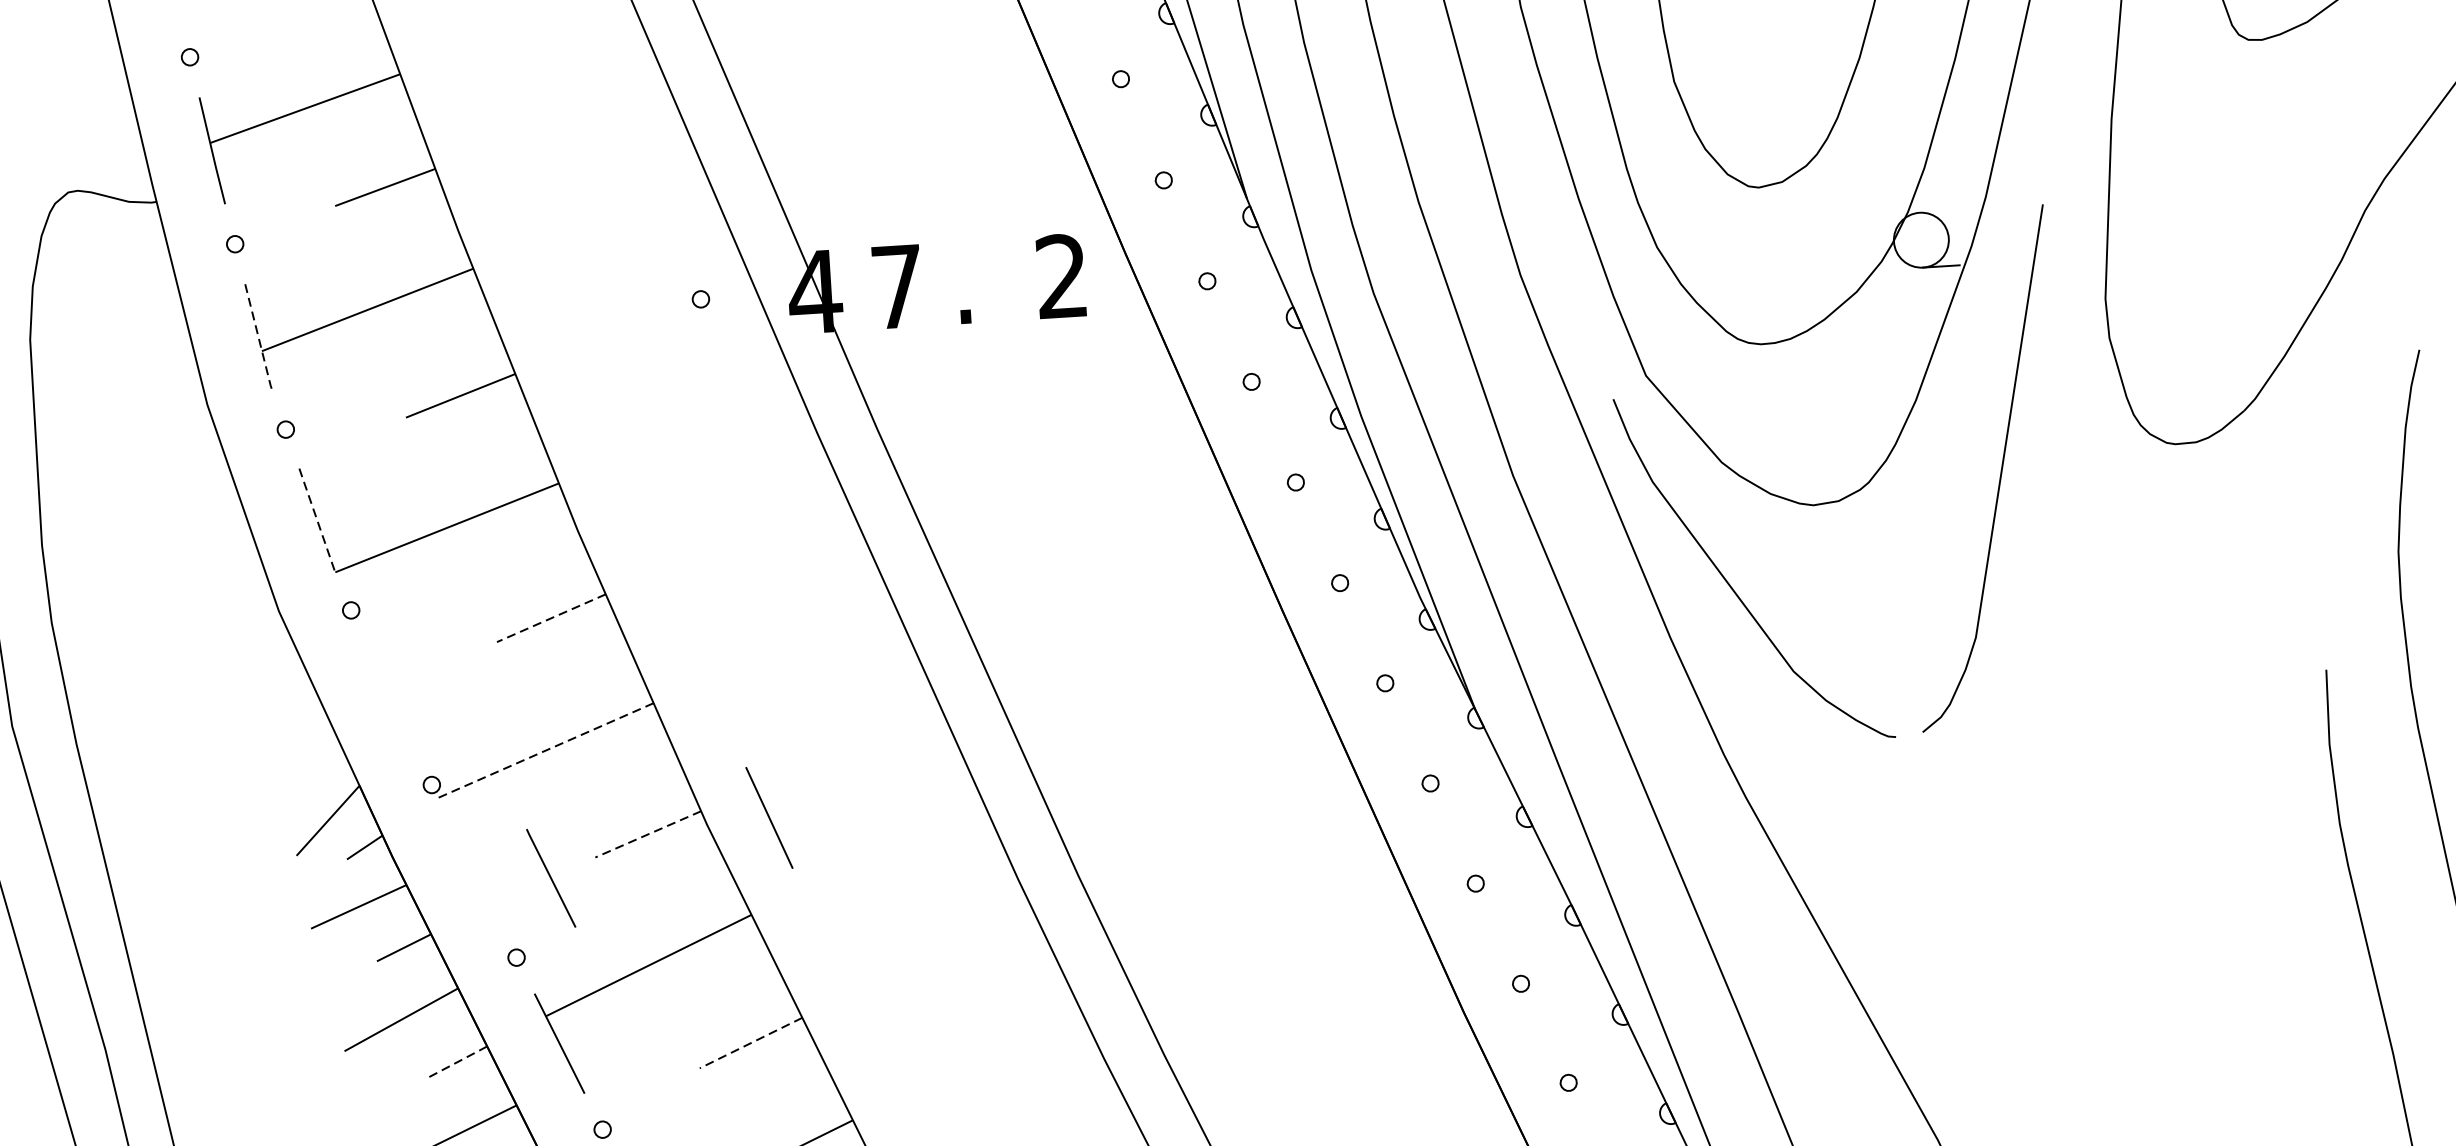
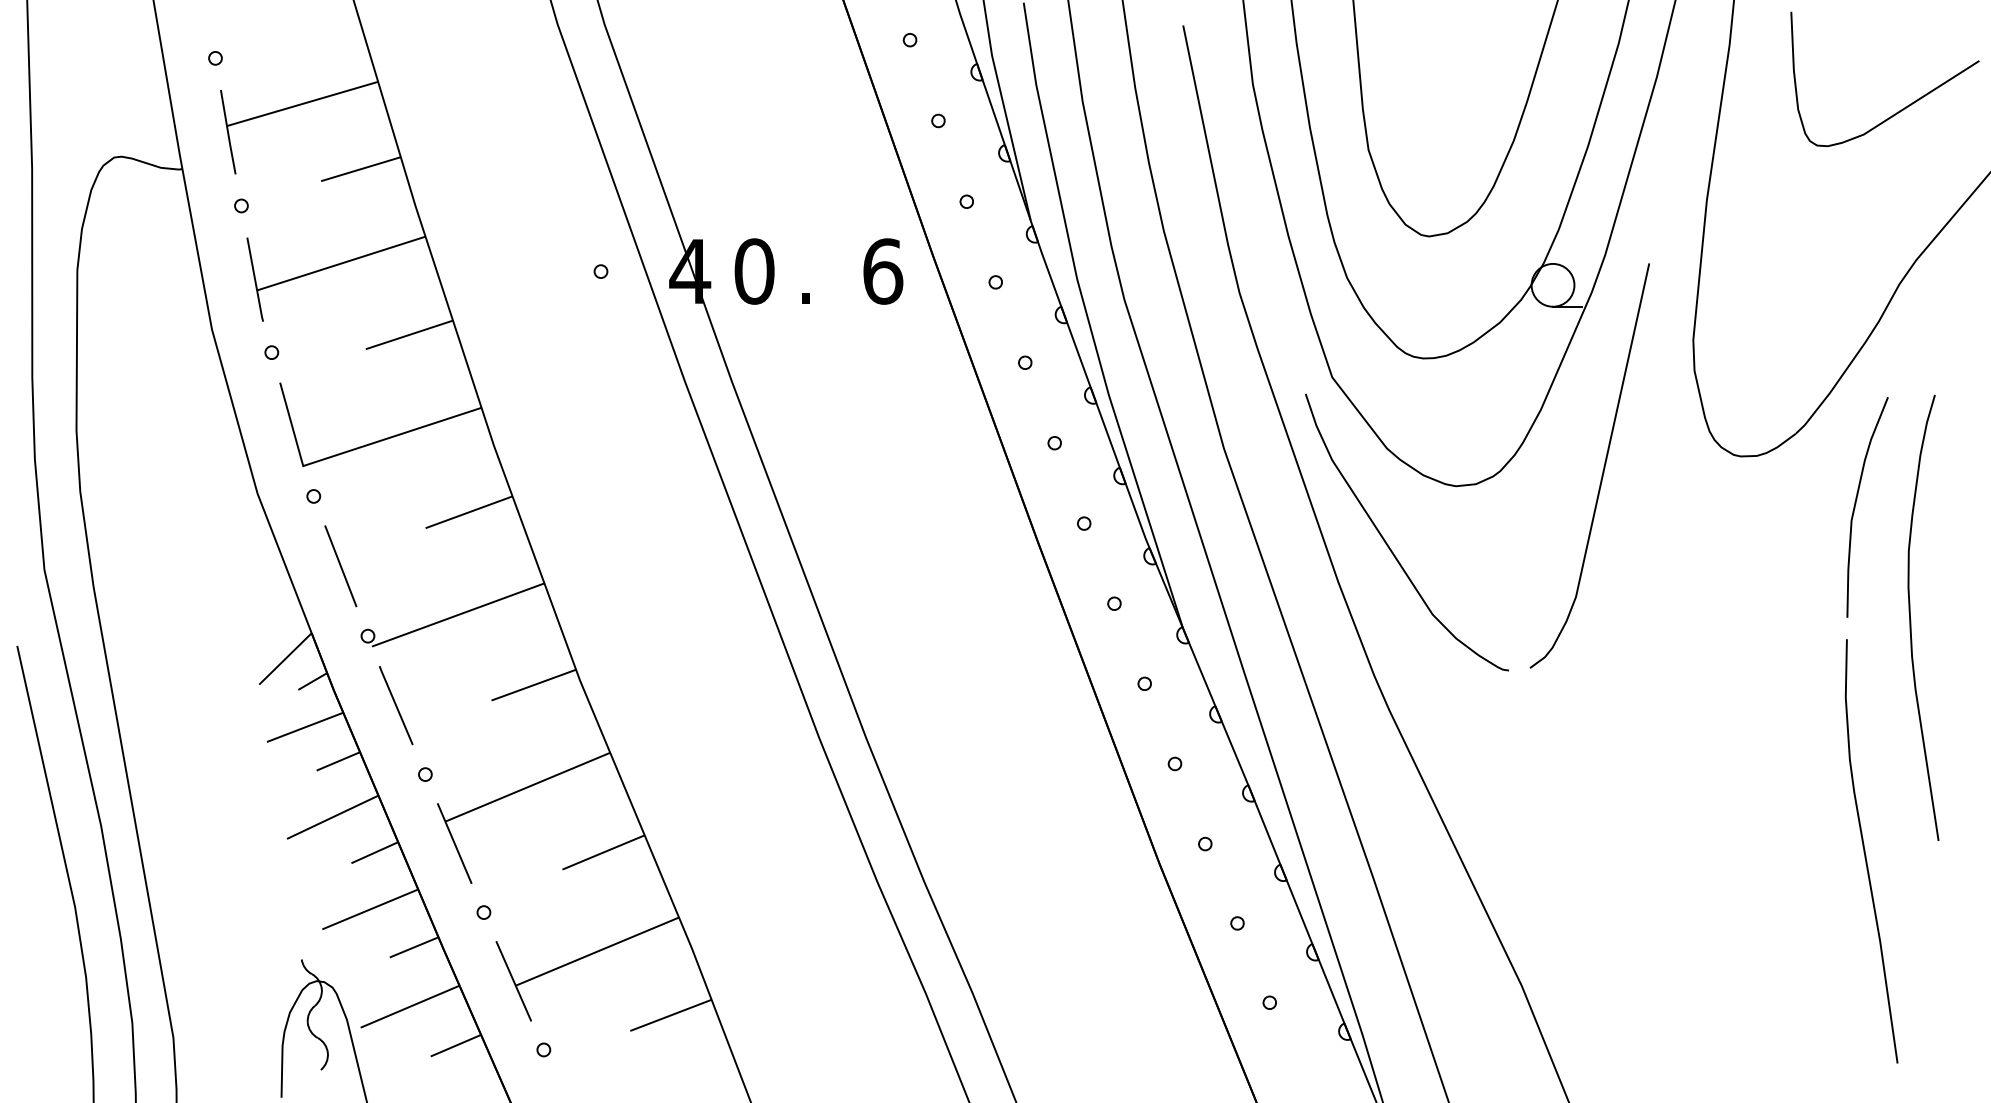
text: (1062, 276) -> (883, 271), 2 -> 6
text: (897, 286) -> (754, 271), 7 -> 0
line: (259, 338) -> (255, 280), dashed -> solid
curve: (2327, 496) -> (1856, 504), added
line: (316, 520) -> (291, 424), dashed -> solid
line: (550, 618) -> (468, 512), dashed -> solid
line: (546, 749) -> (458, 614), dashed -> solid
line: (768, 818) -> (340, 566), moved
line: (647, 834) -> (533, 685), dashed -> solid
line: (550, 878) -> (395, 705), moved
line: (750, 1043) -> (603, 852), dashed -> solid
line: (457, 1061) -> (374, 852), dashed -> solid

